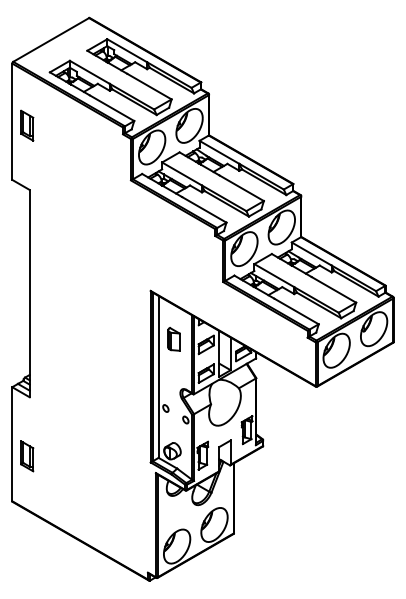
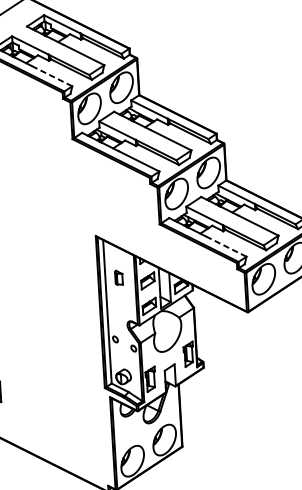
line: (112, 108) -> (52, 76), solid -> dashed
line: (296, 311) -> (226, 246), solid -> dashed
part: (173, 339) -> (118, 277), size x0.7

